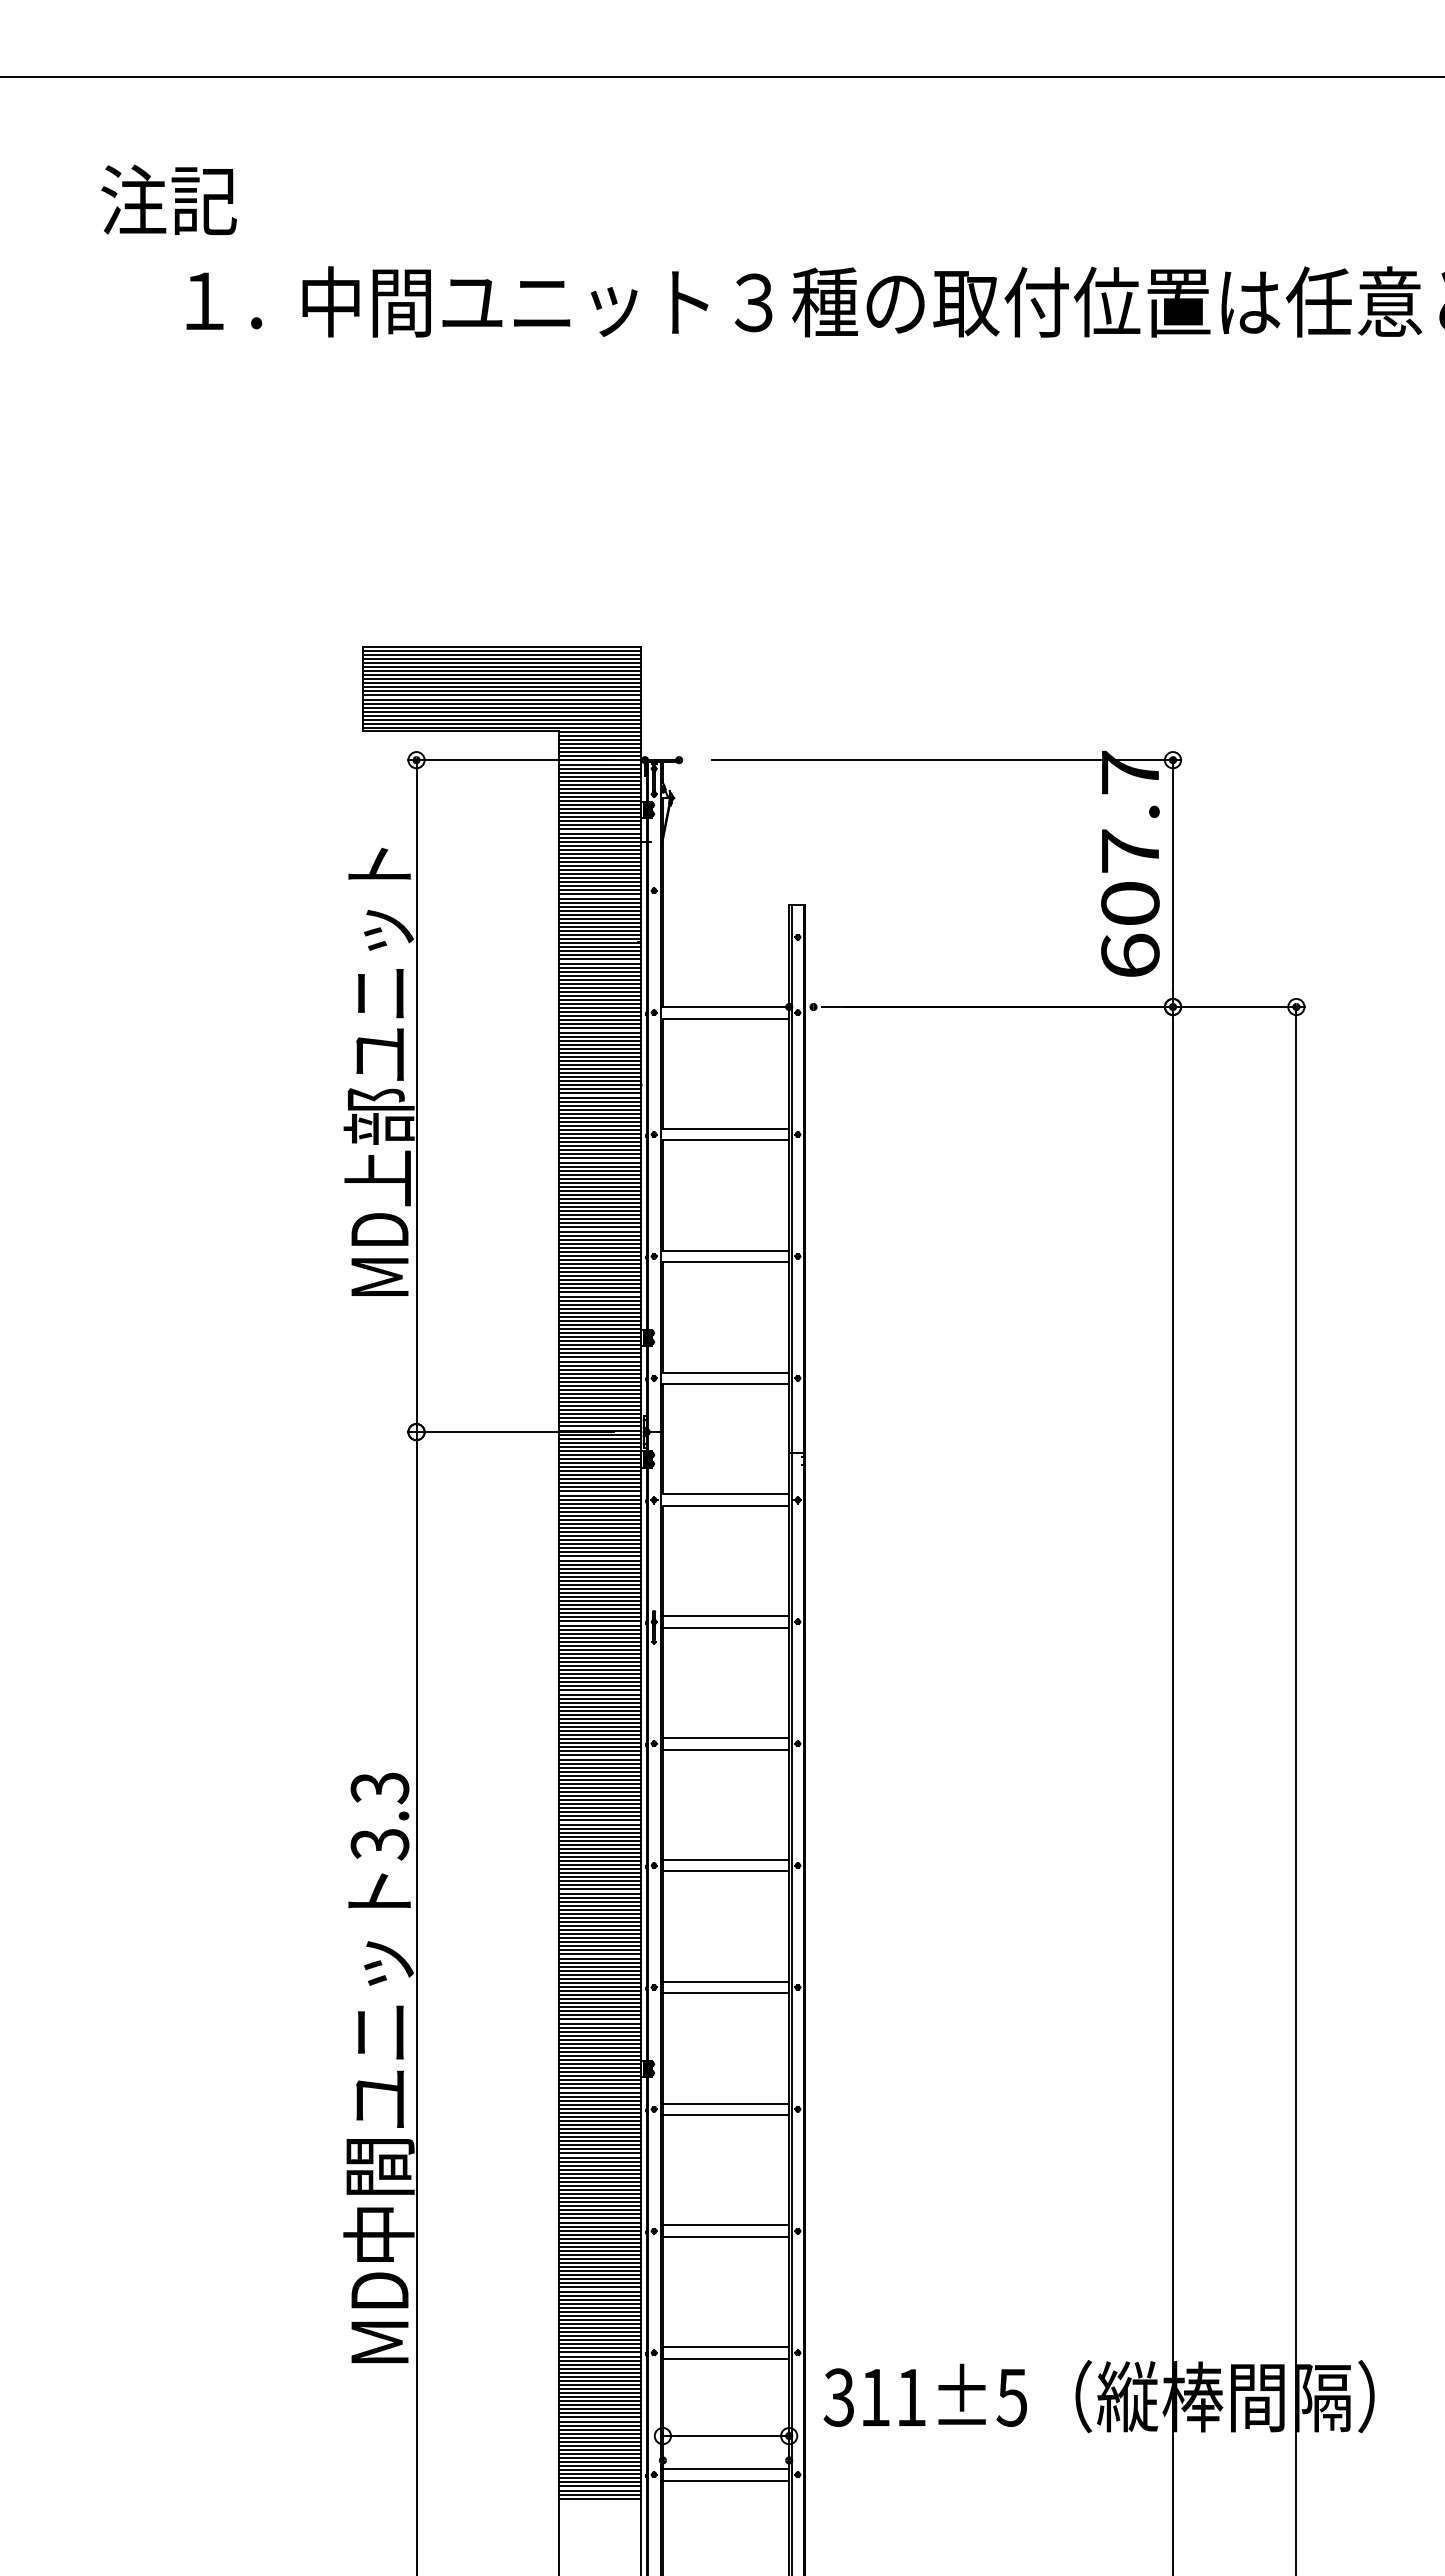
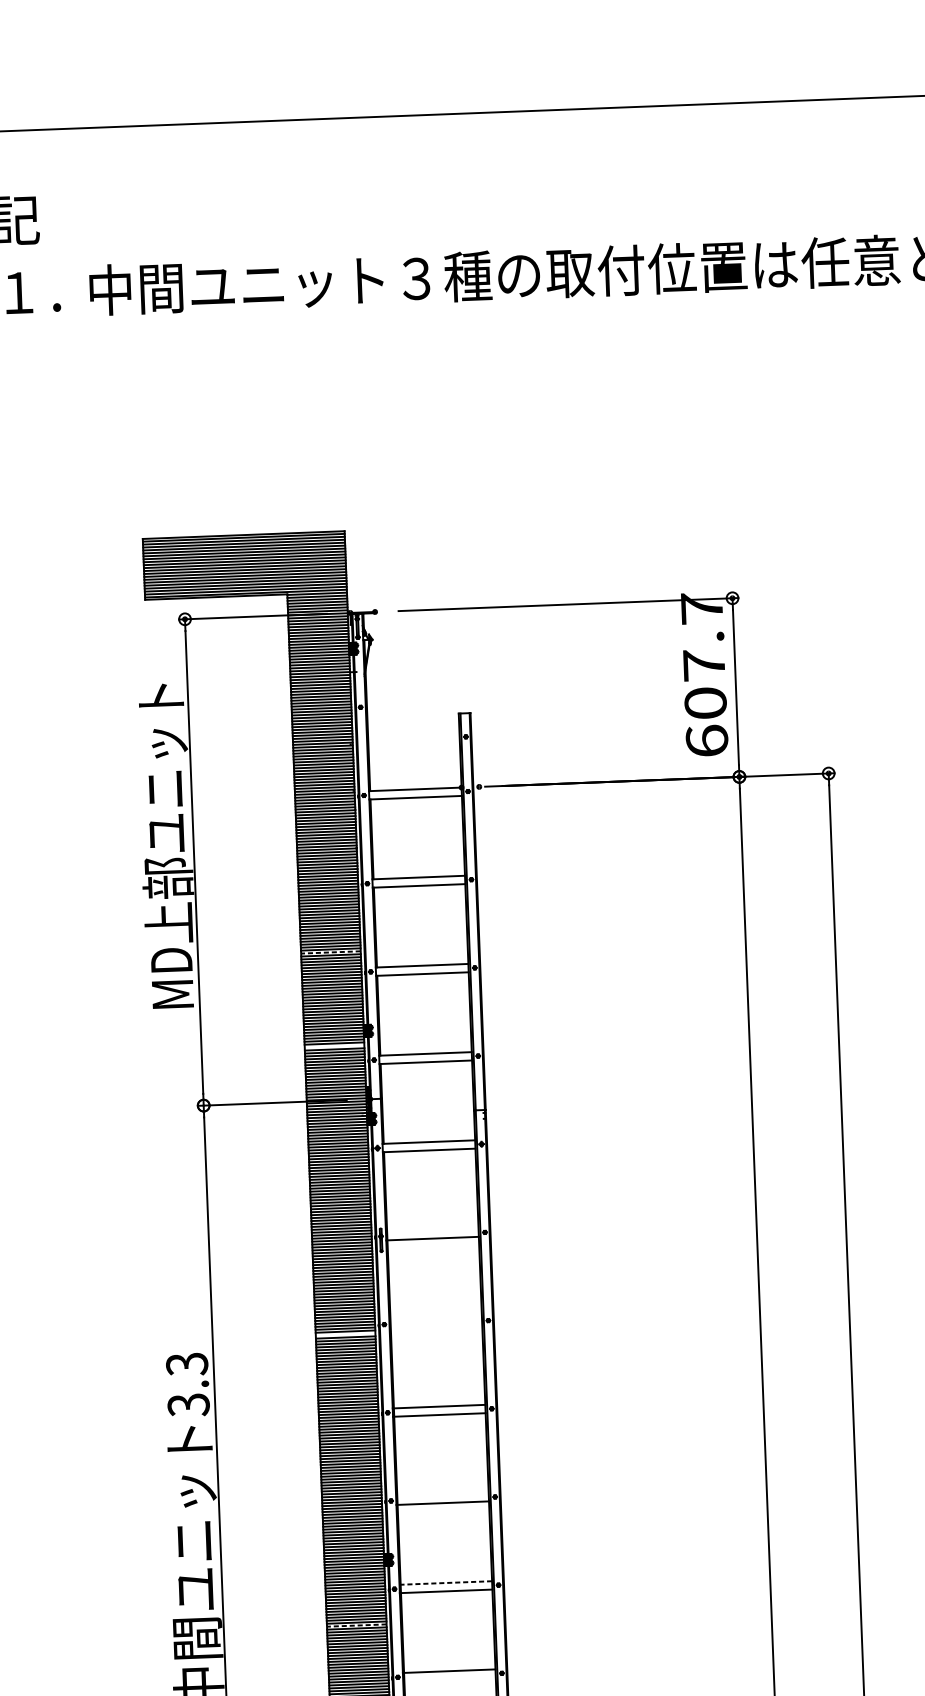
line: (599, 1227) -> (330, 952), solid -> dashed
line: (600, 1357) -> (334, 1046), removed
line: (725, 1616) -> (432, 1230), removed
line: (725, 1738) -> (435, 1318), removed
line: (725, 1749) -> (436, 1326), removed
line: (600, 1755) -> (345, 1334), removed
line: (725, 1981) -> (442, 1494), removed
line: (725, 2103) -> (445, 1582), solid -> dashed
line: (599, 2157) -> (356, 1625), solid -> dashed
line: (725, 2236) -> (449, 1679), removed

